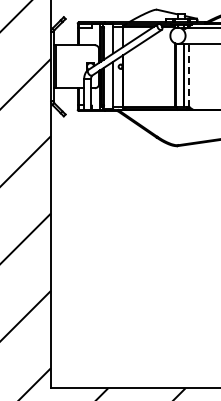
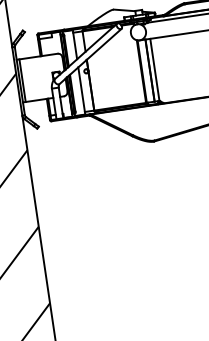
line: (188, 74) -> (154, 69), dashed -> solid

